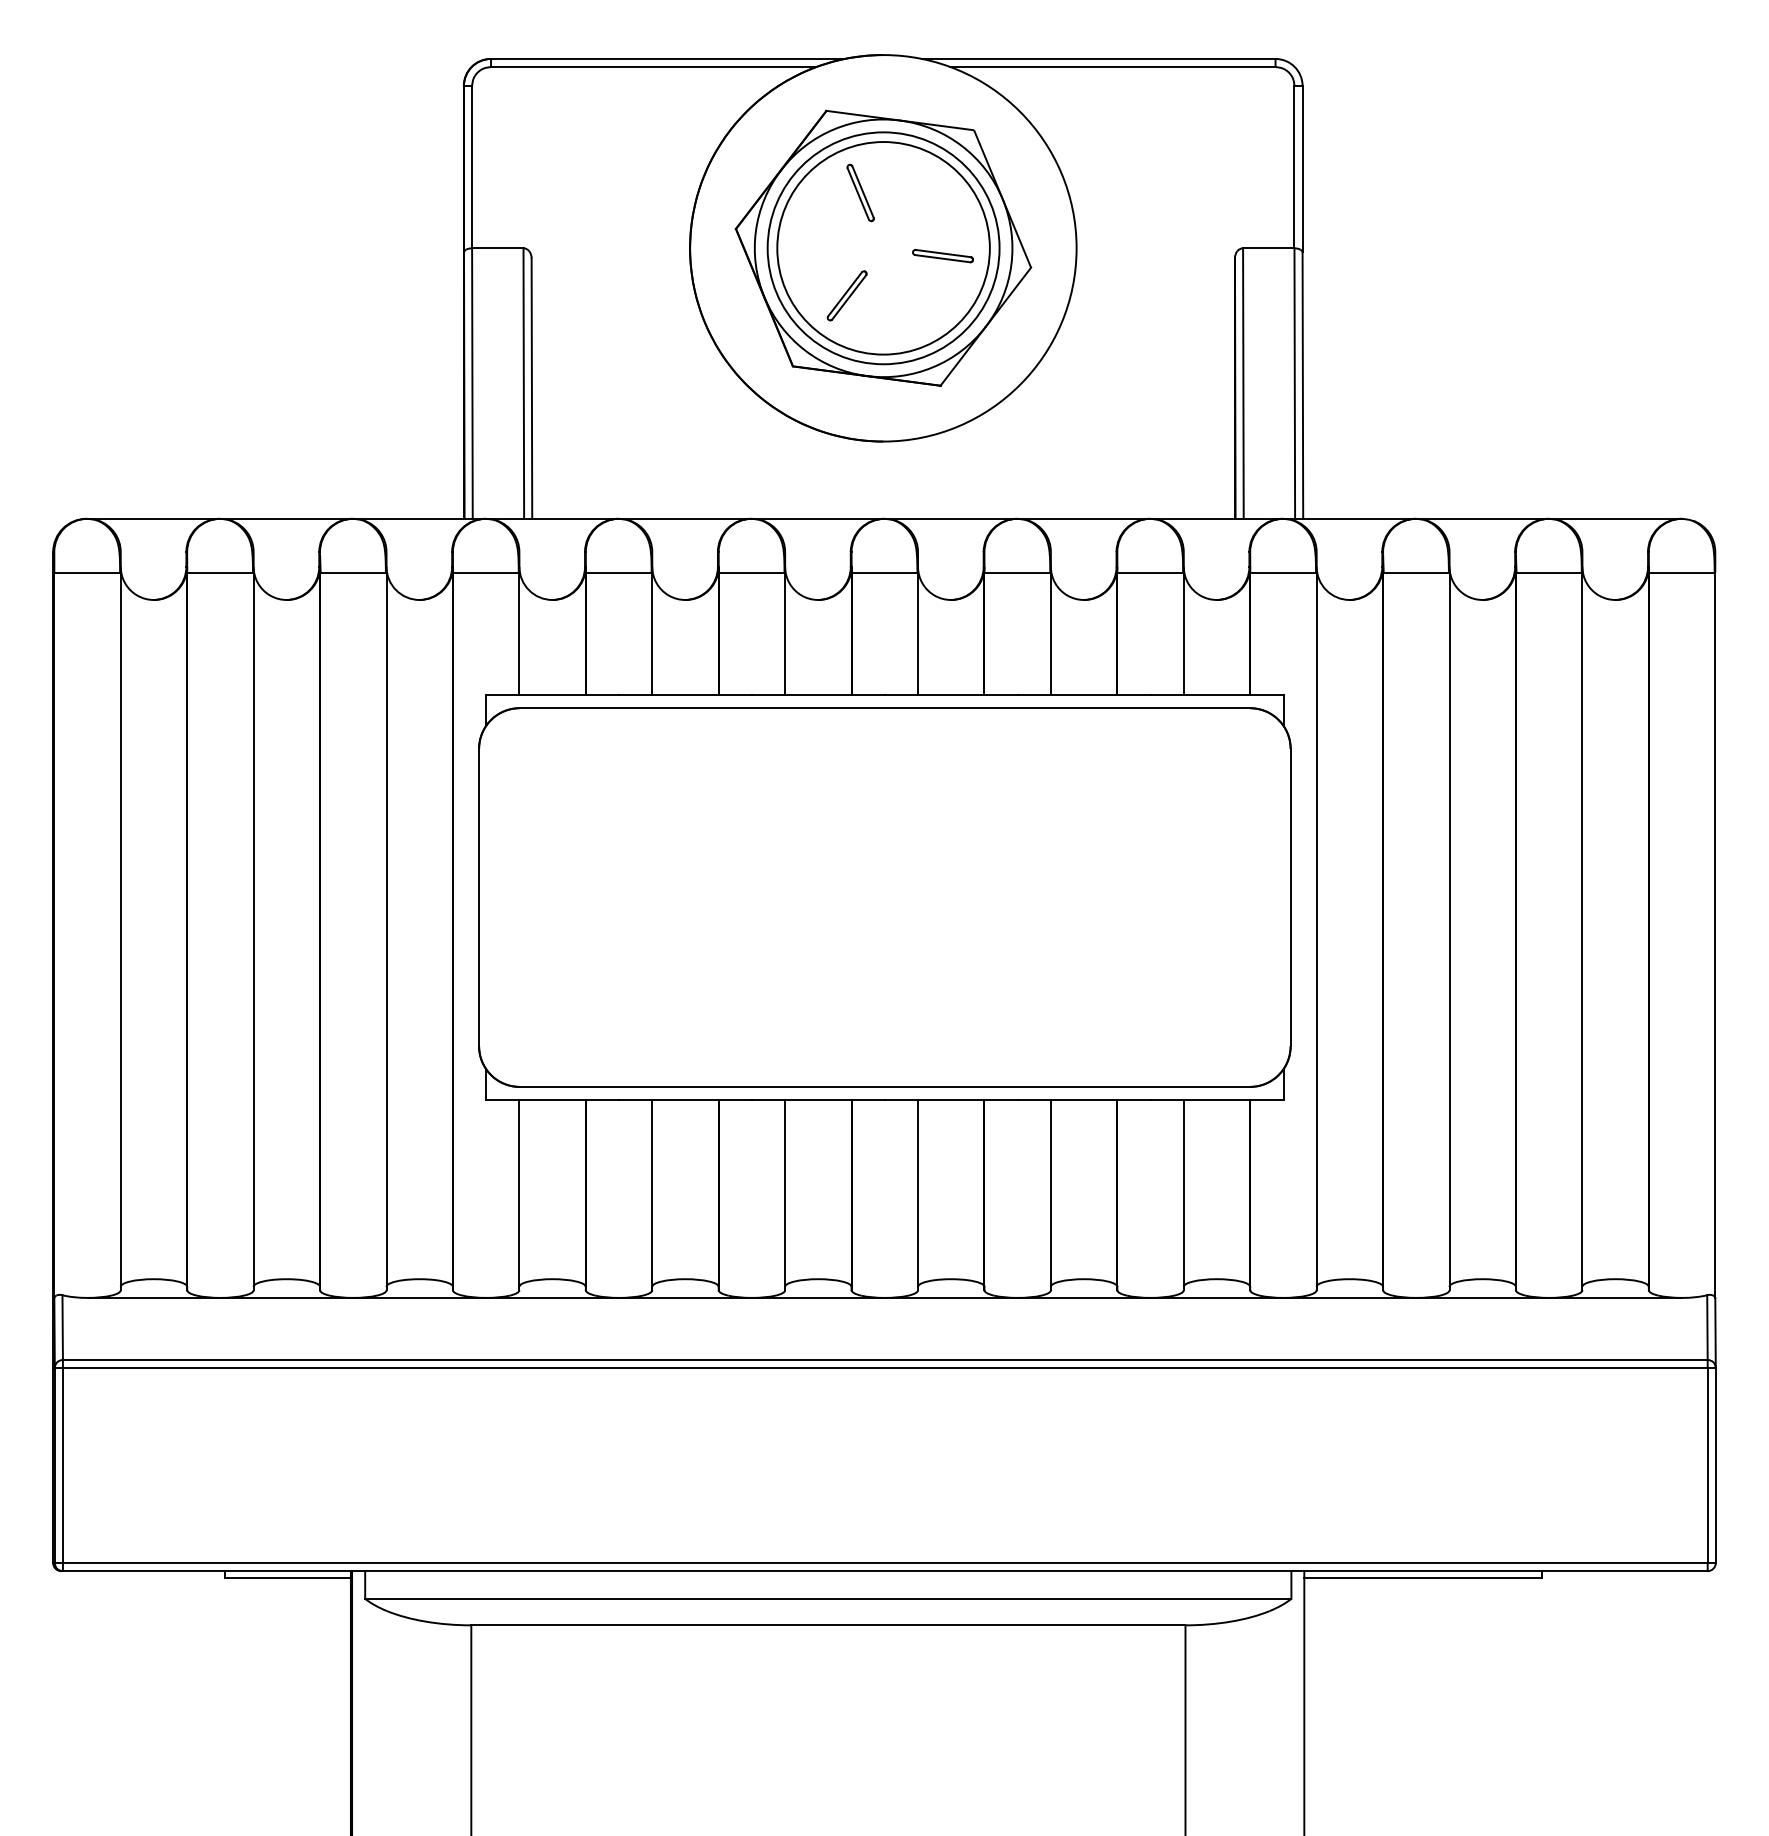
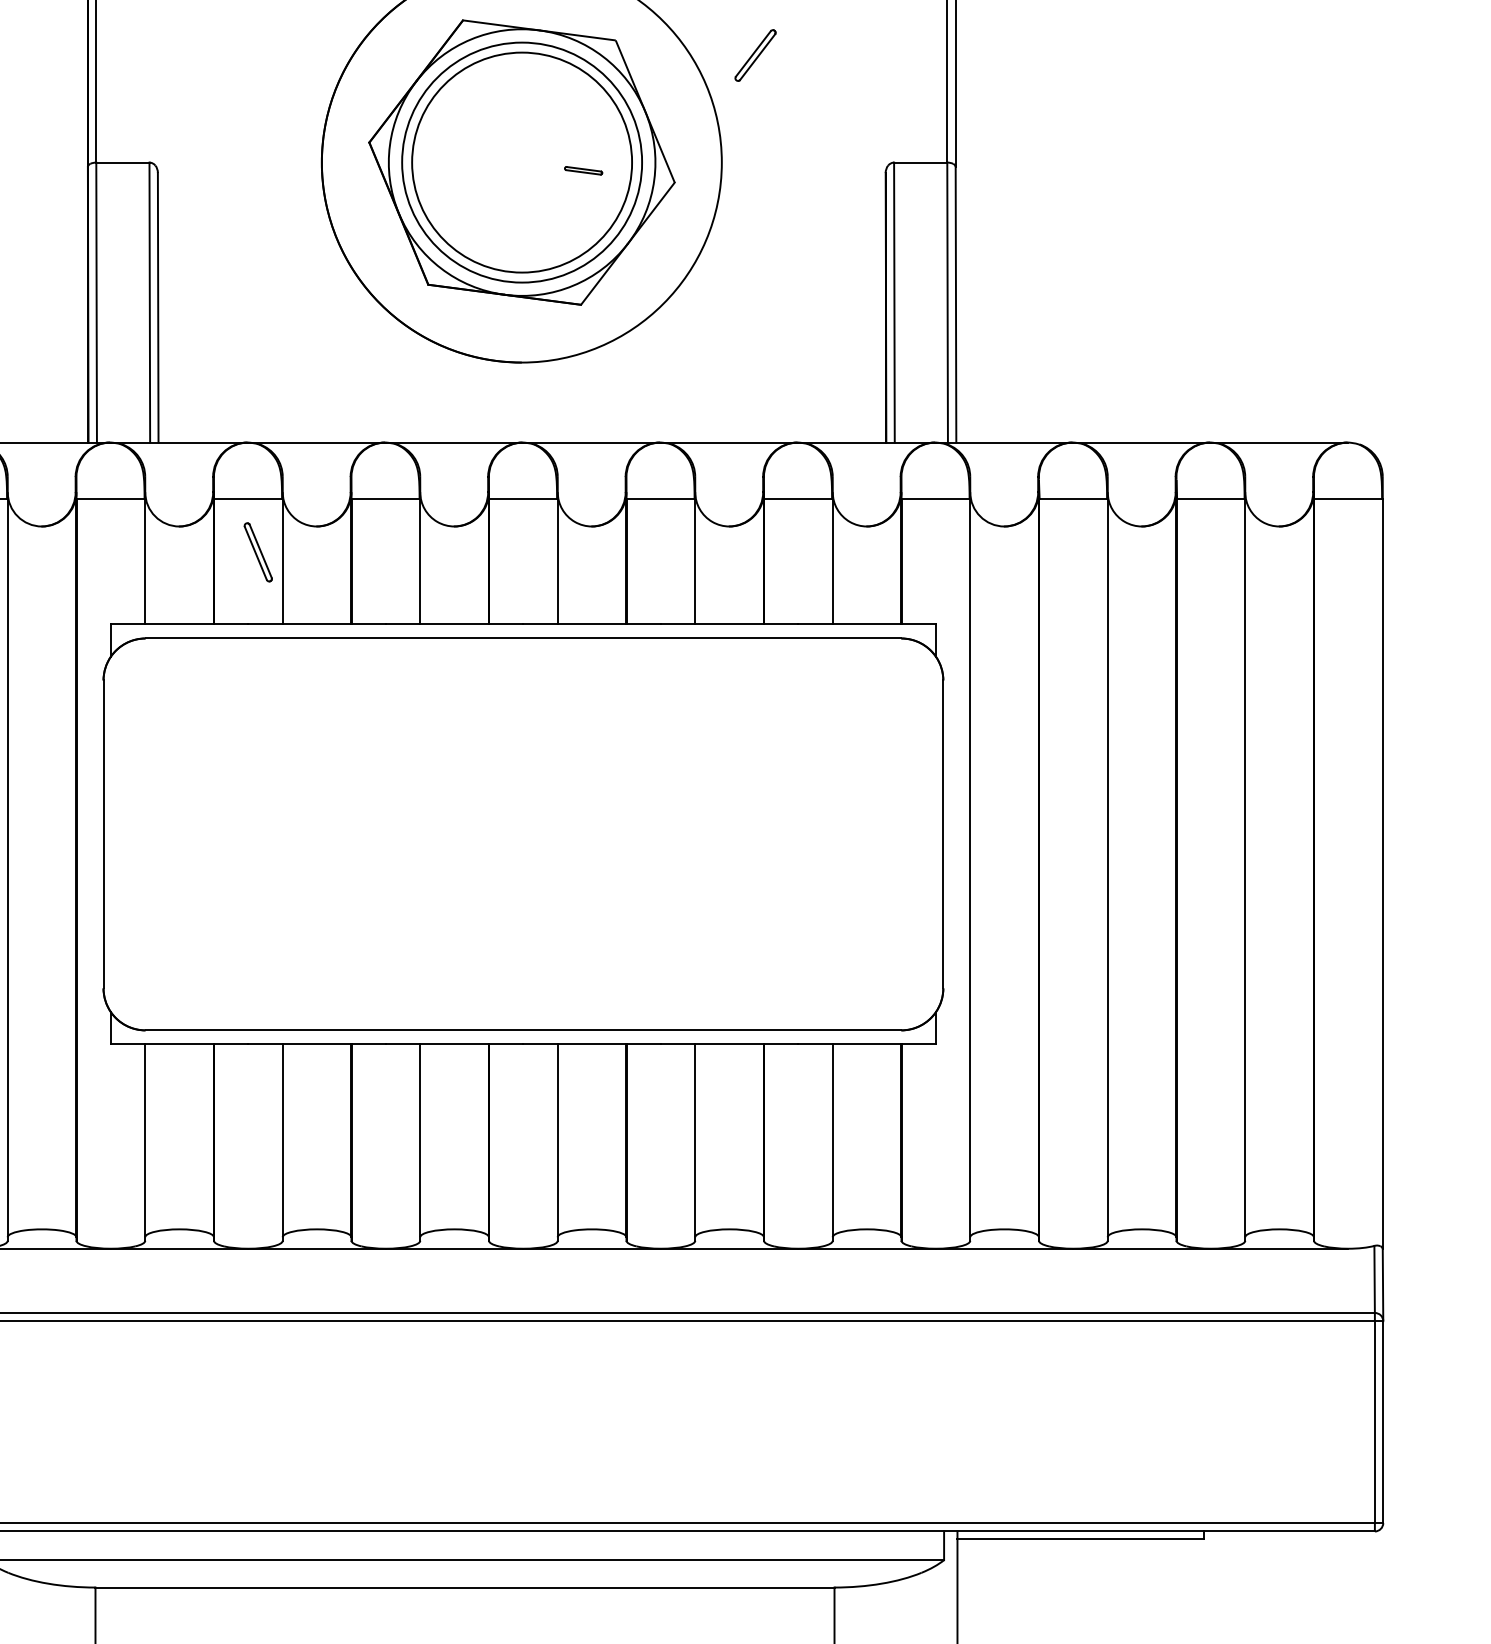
part: (860, 192) -> (258, 551), moved
part: (942, 256) -> (583, 171), size x0.6
part: (846, 295) -> (754, 55), moved

